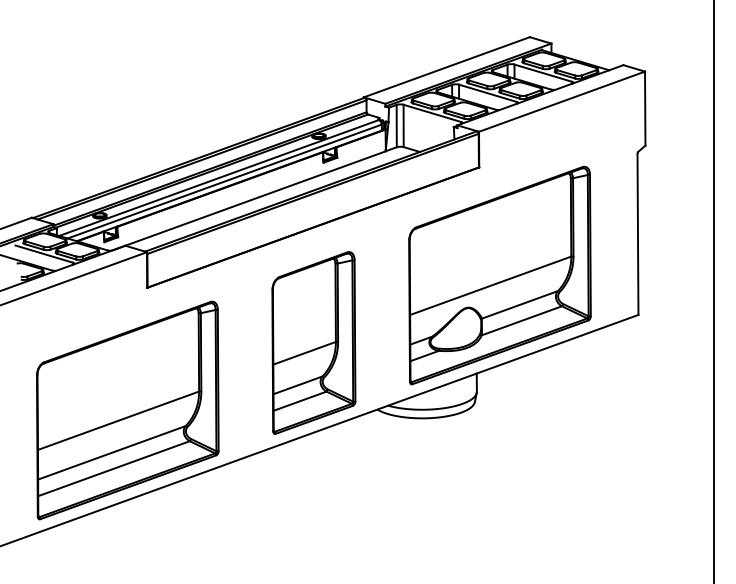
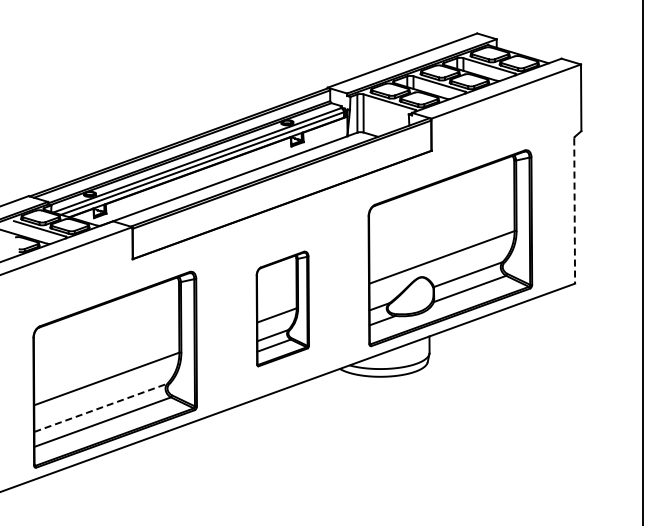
line: (637, 234) -> (574, 211), solid -> dashed
part: (313, 342) -> (282, 308), size x0.7
line: (111, 452) -> (100, 407), solid -> dashed

